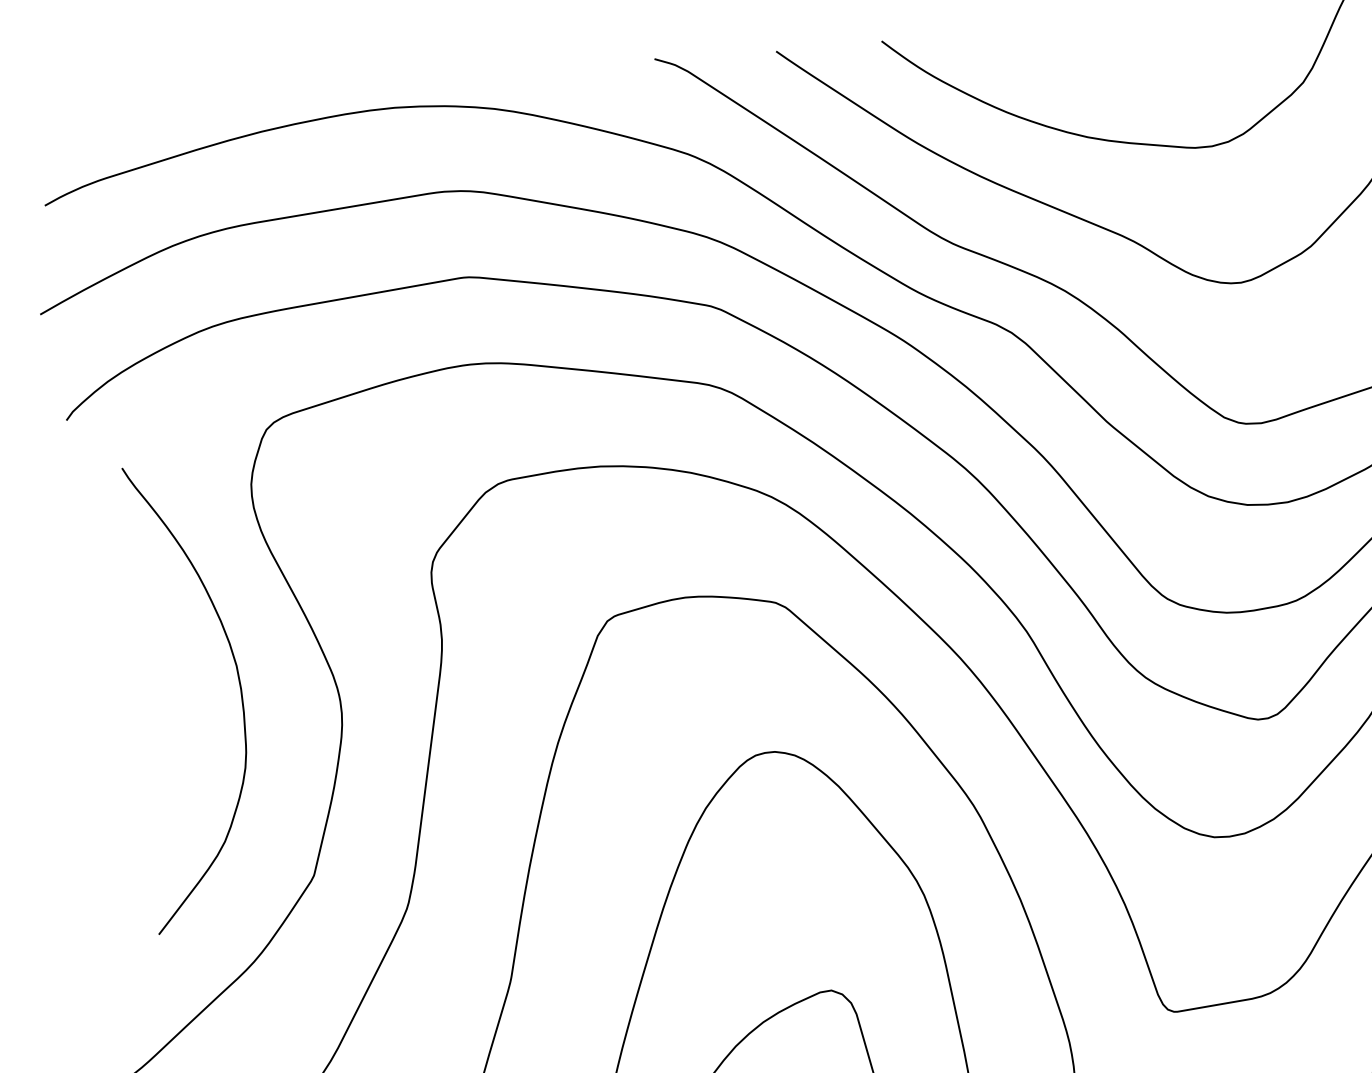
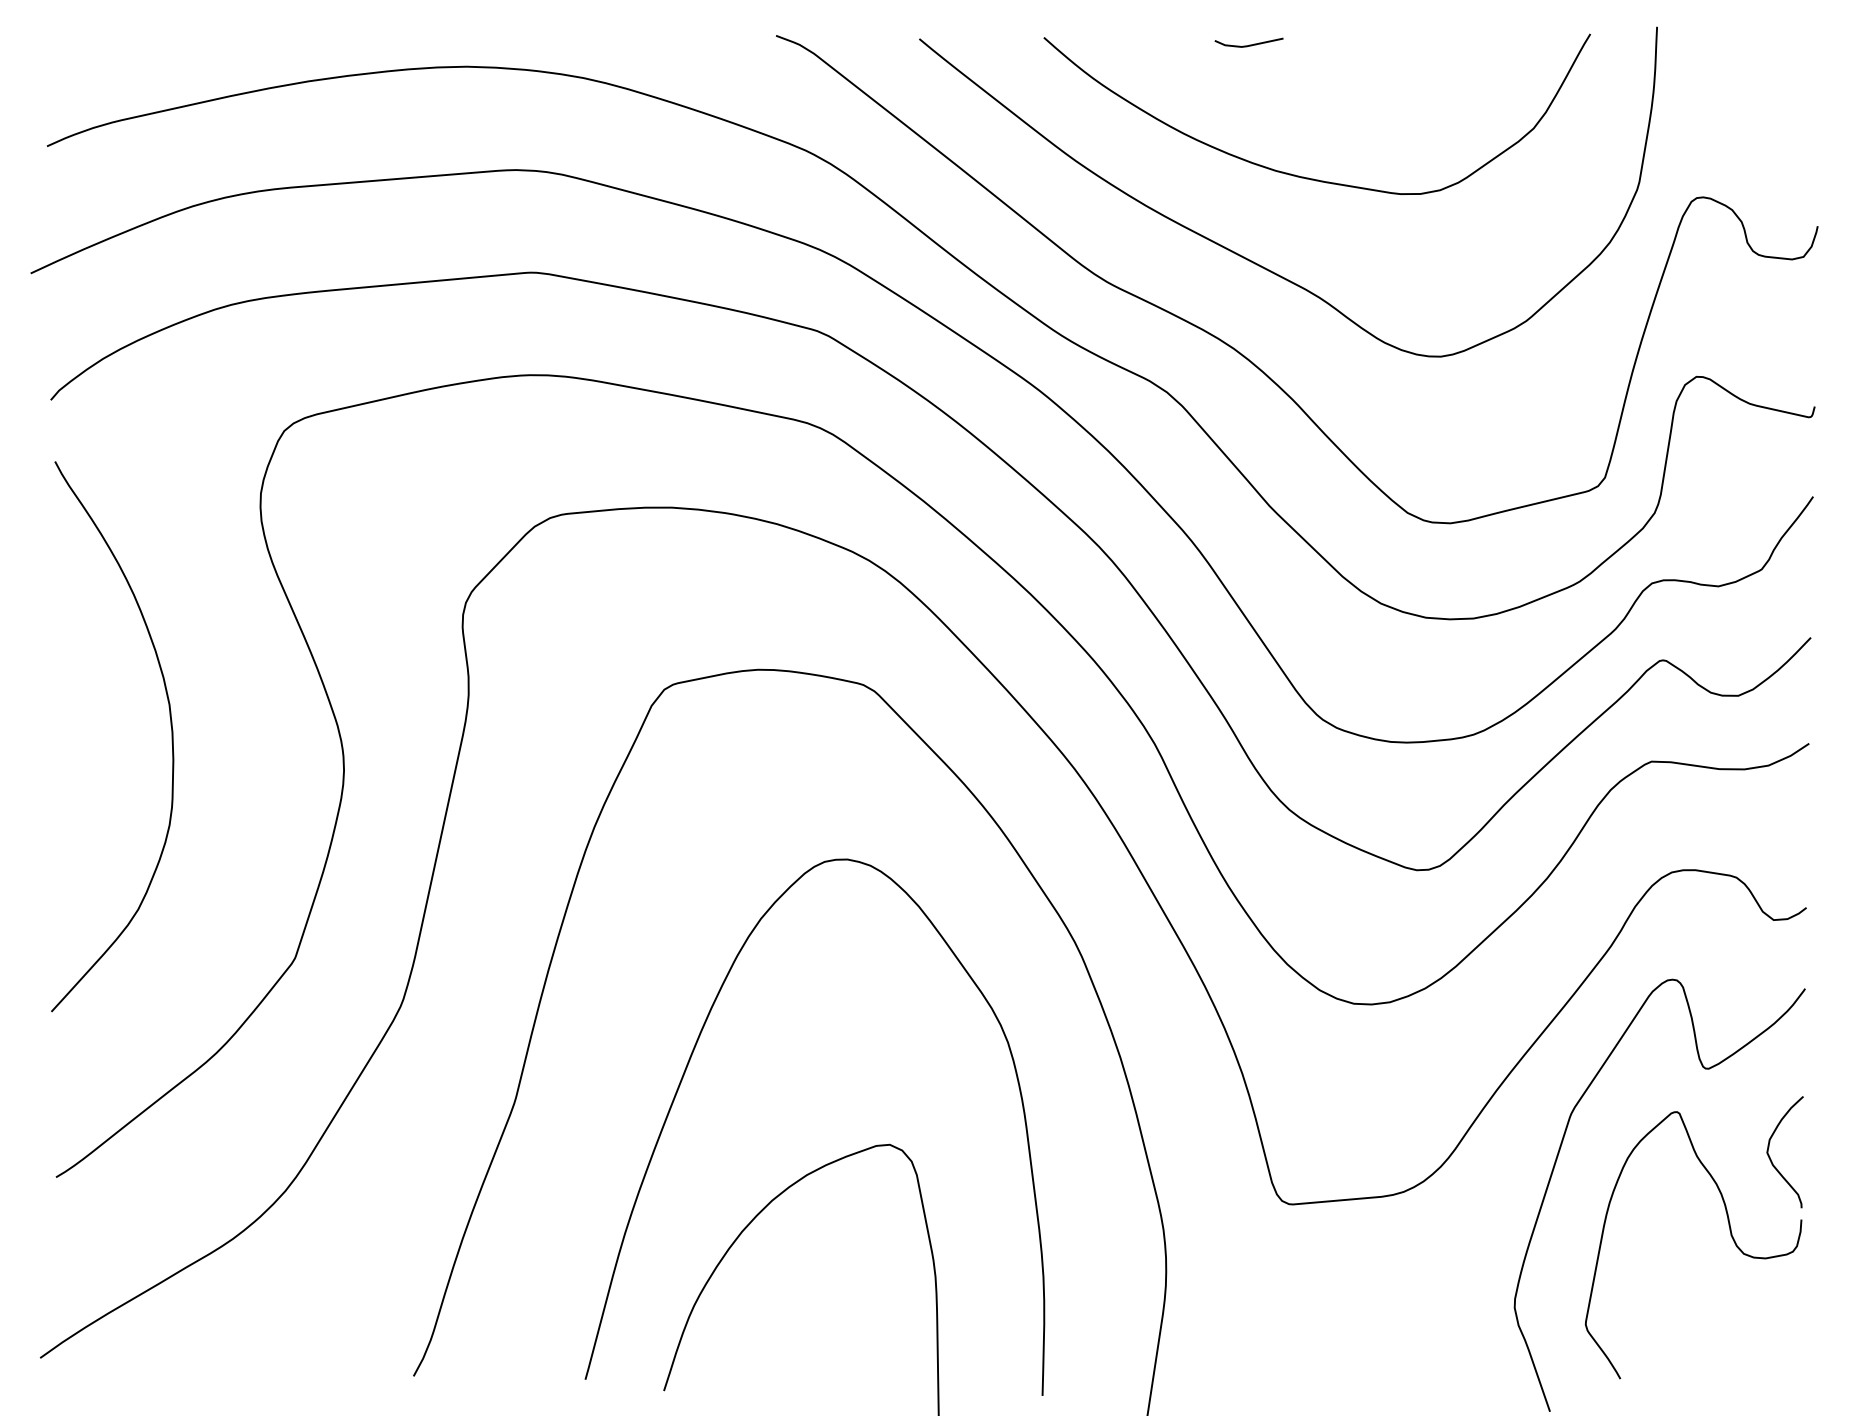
line: (1056, 32) -> (1249, 44), added
curve: (240, 692) -> (171, 736), moved

